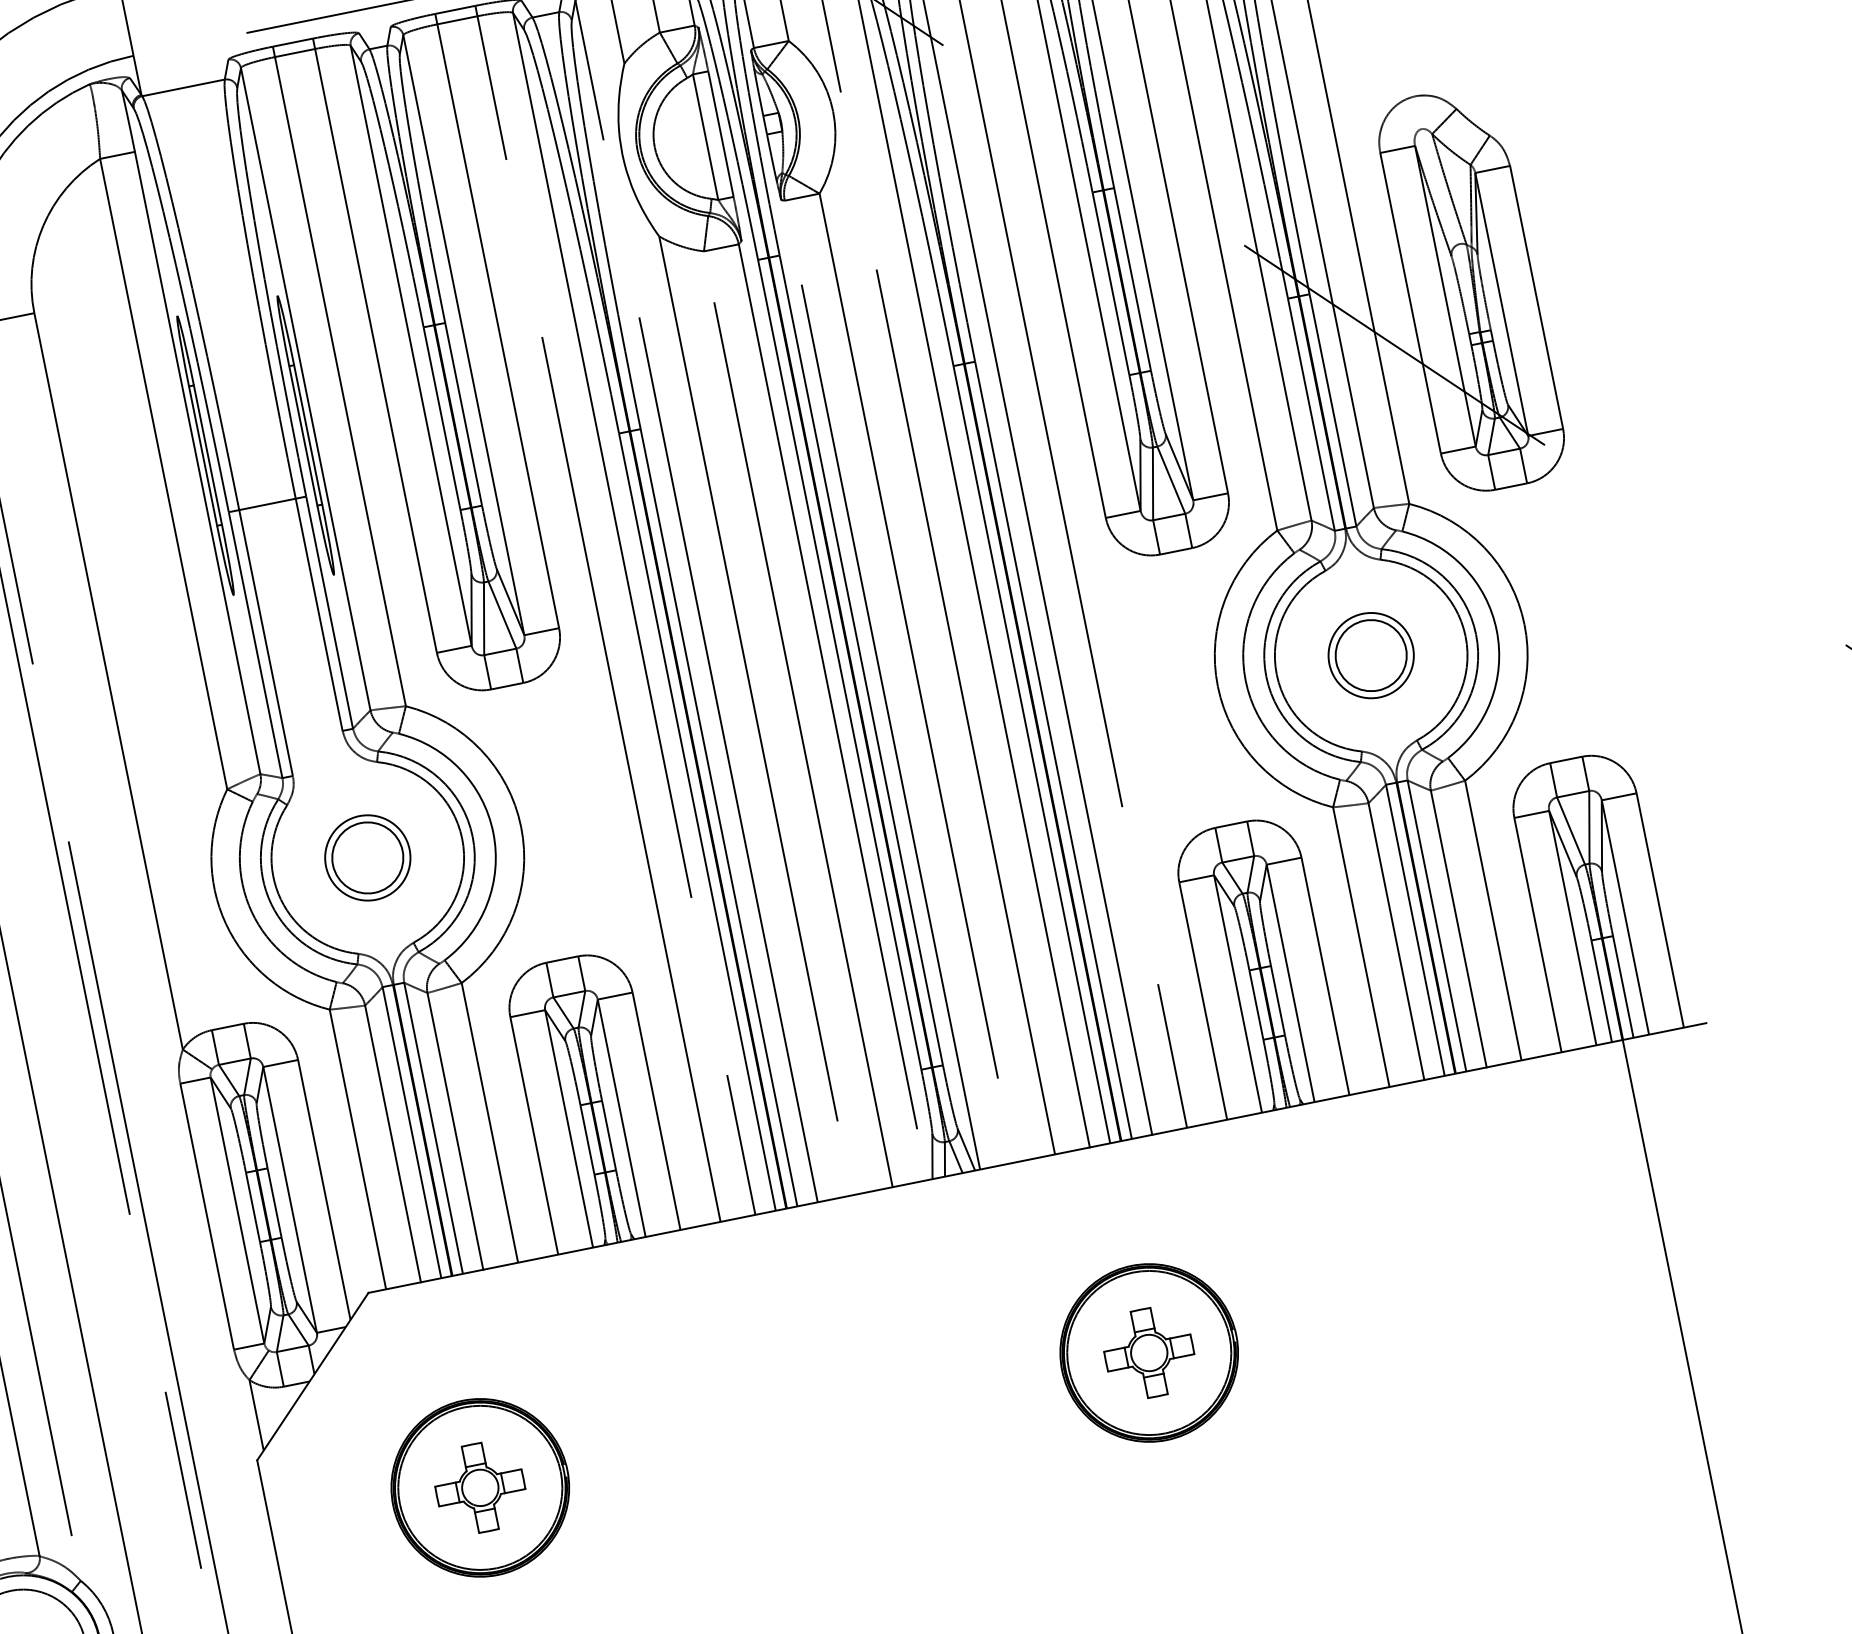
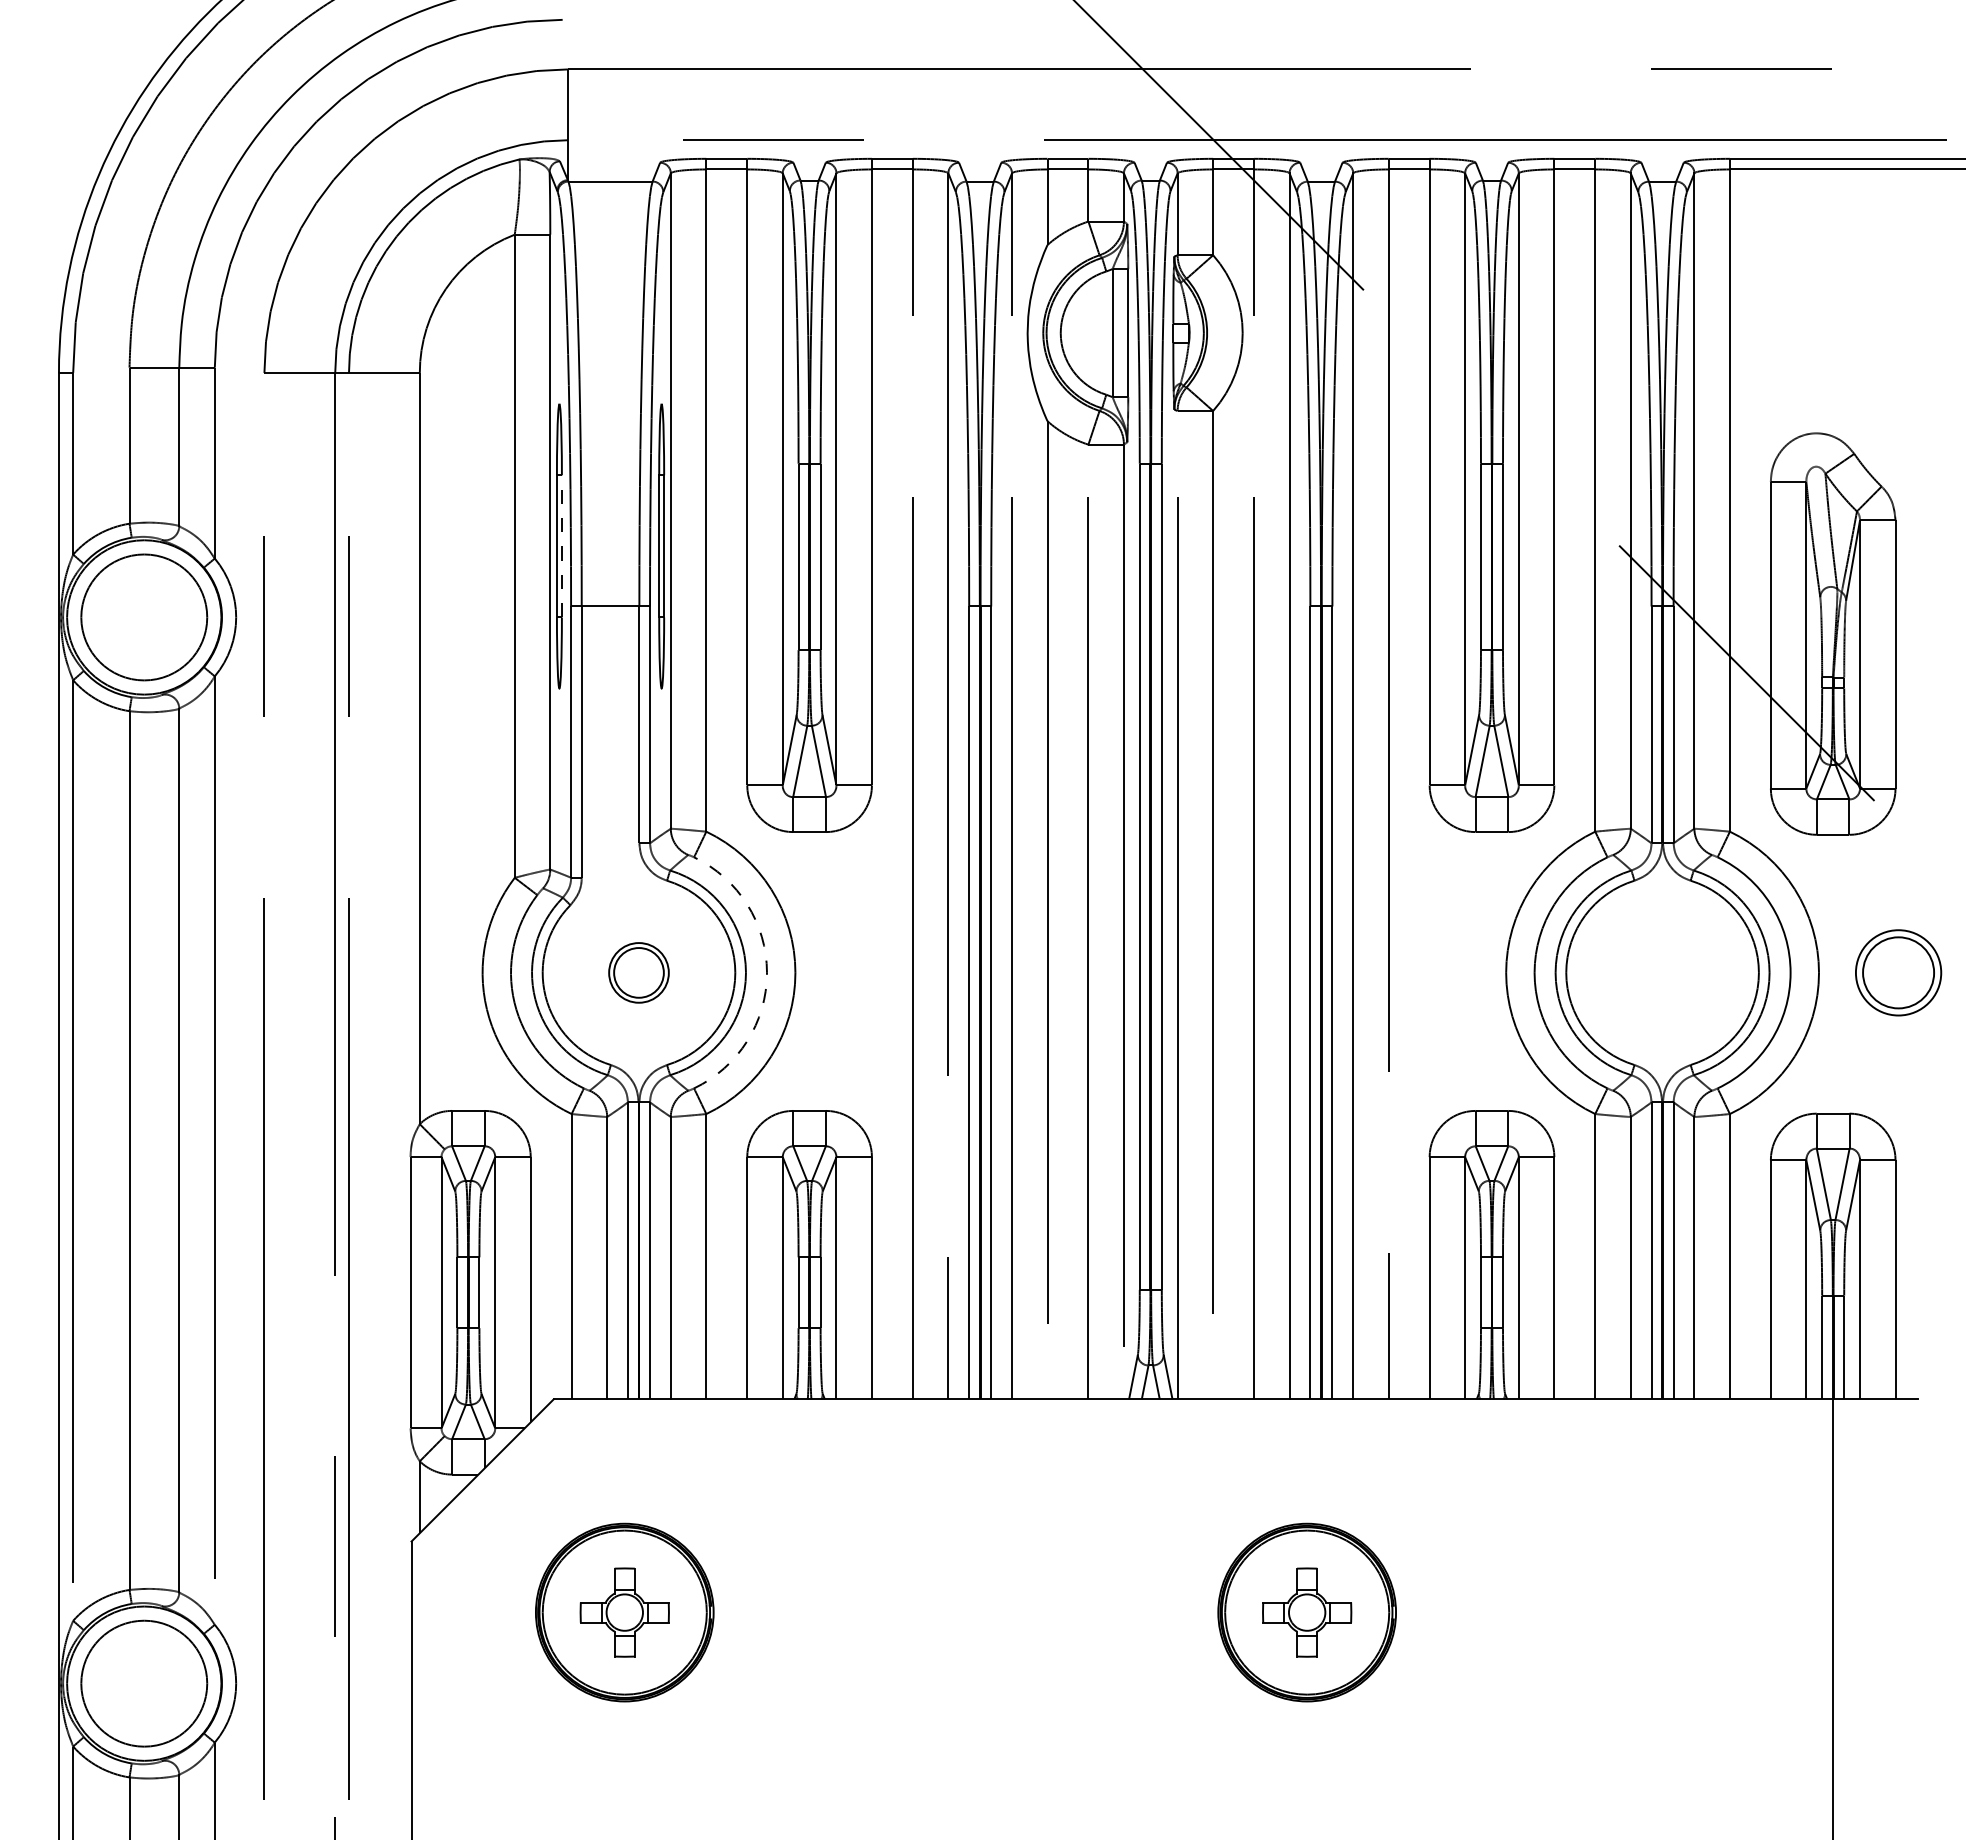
line: (207, 454) -> (561, 545), solid -> dashed
part: (1371, 655) -> (1898, 972), moved
arc: (493, 832) -> (767, 972), solid -> dashed
part: (367, 857) -> (638, 972), size x0.7

